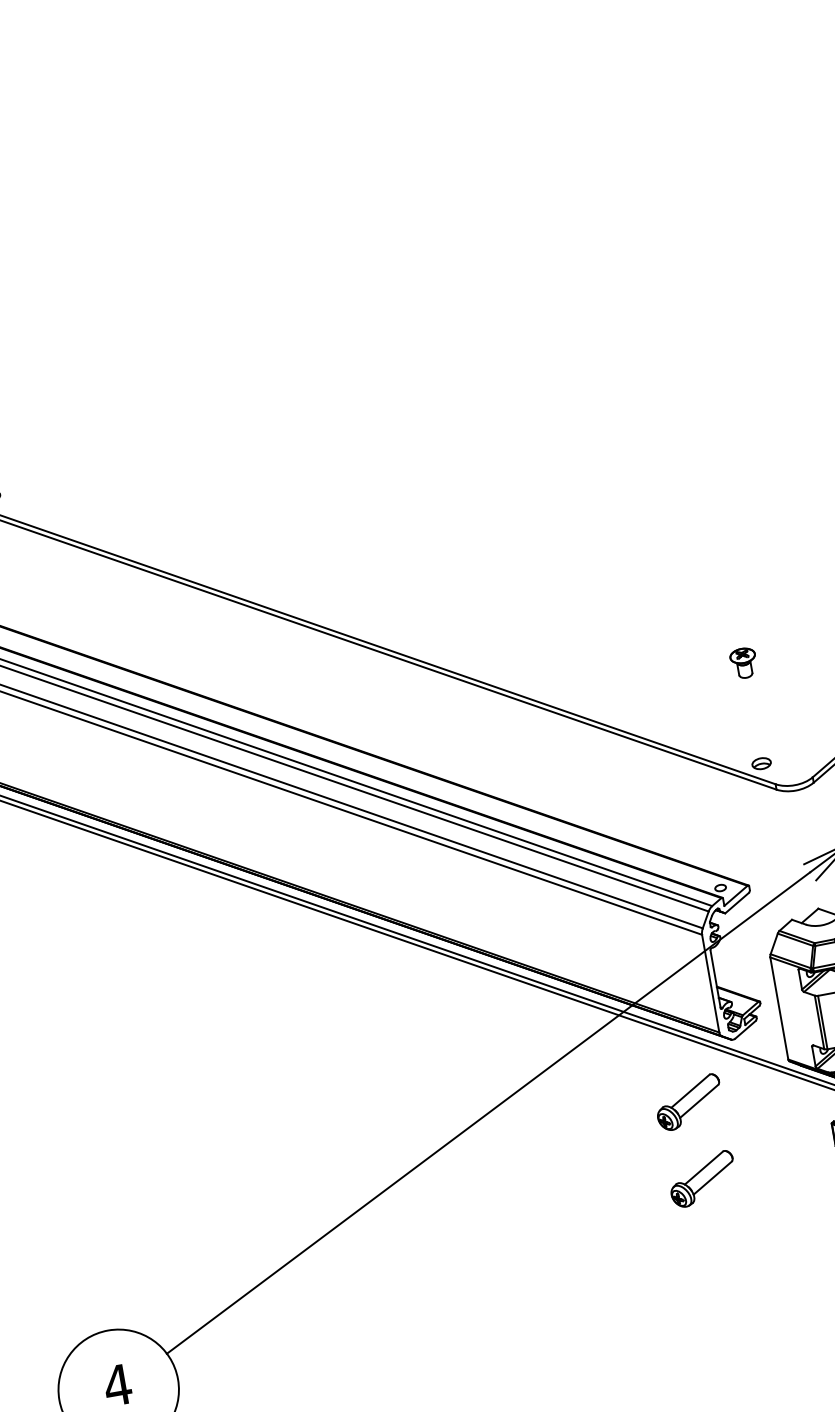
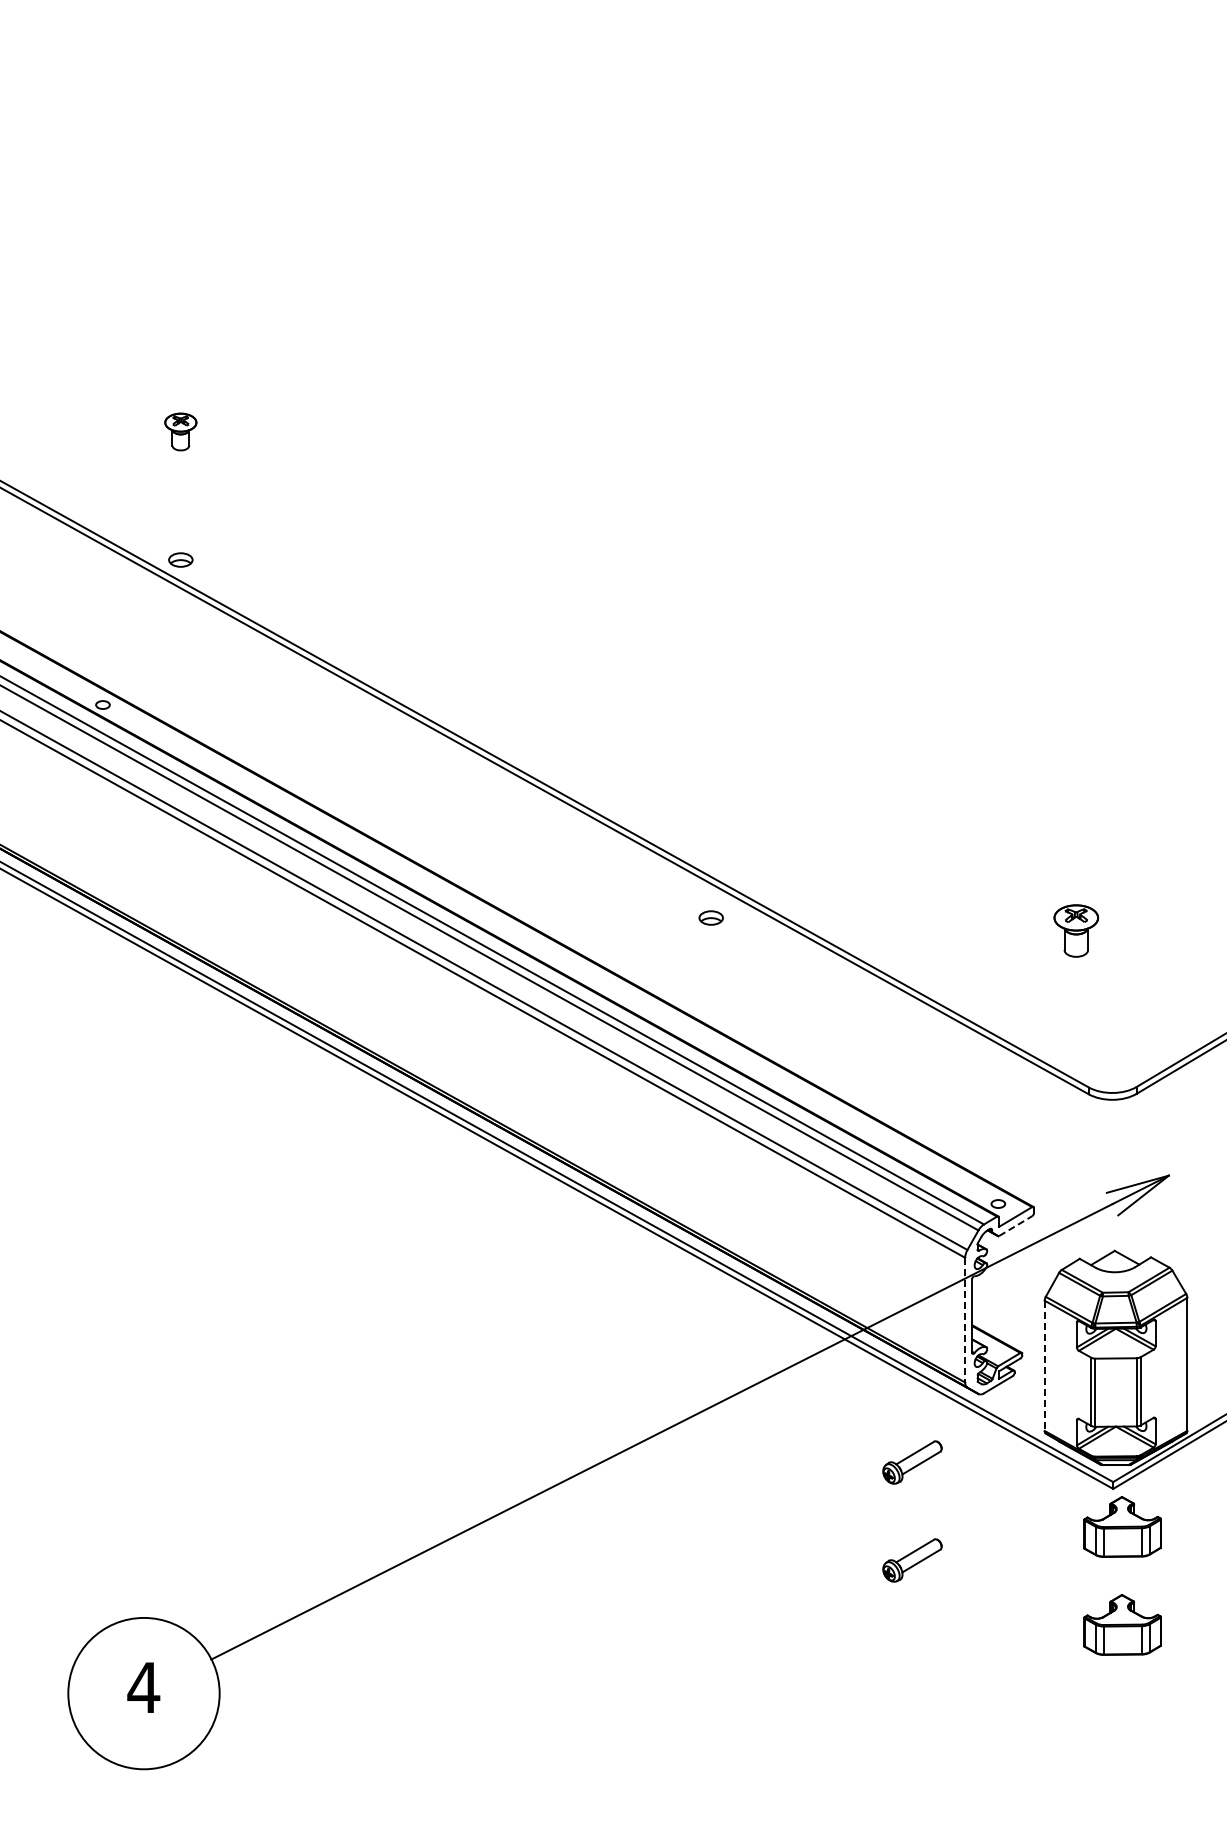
part: (743, 663) -> (1075, 930), size x1.4
part: (761, 763) -> (710, 917), moved
line: (737, 902) -> (1016, 1225), solid -> dashed
line: (710, 983) -> (965, 1320), solid -> dashed
line: (779, 1009) -> (1044, 1366), solid -> dashed
part: (689, 1102) -> (912, 1462), size x0.7
part: (702, 1179) -> (912, 1560), size x0.7

